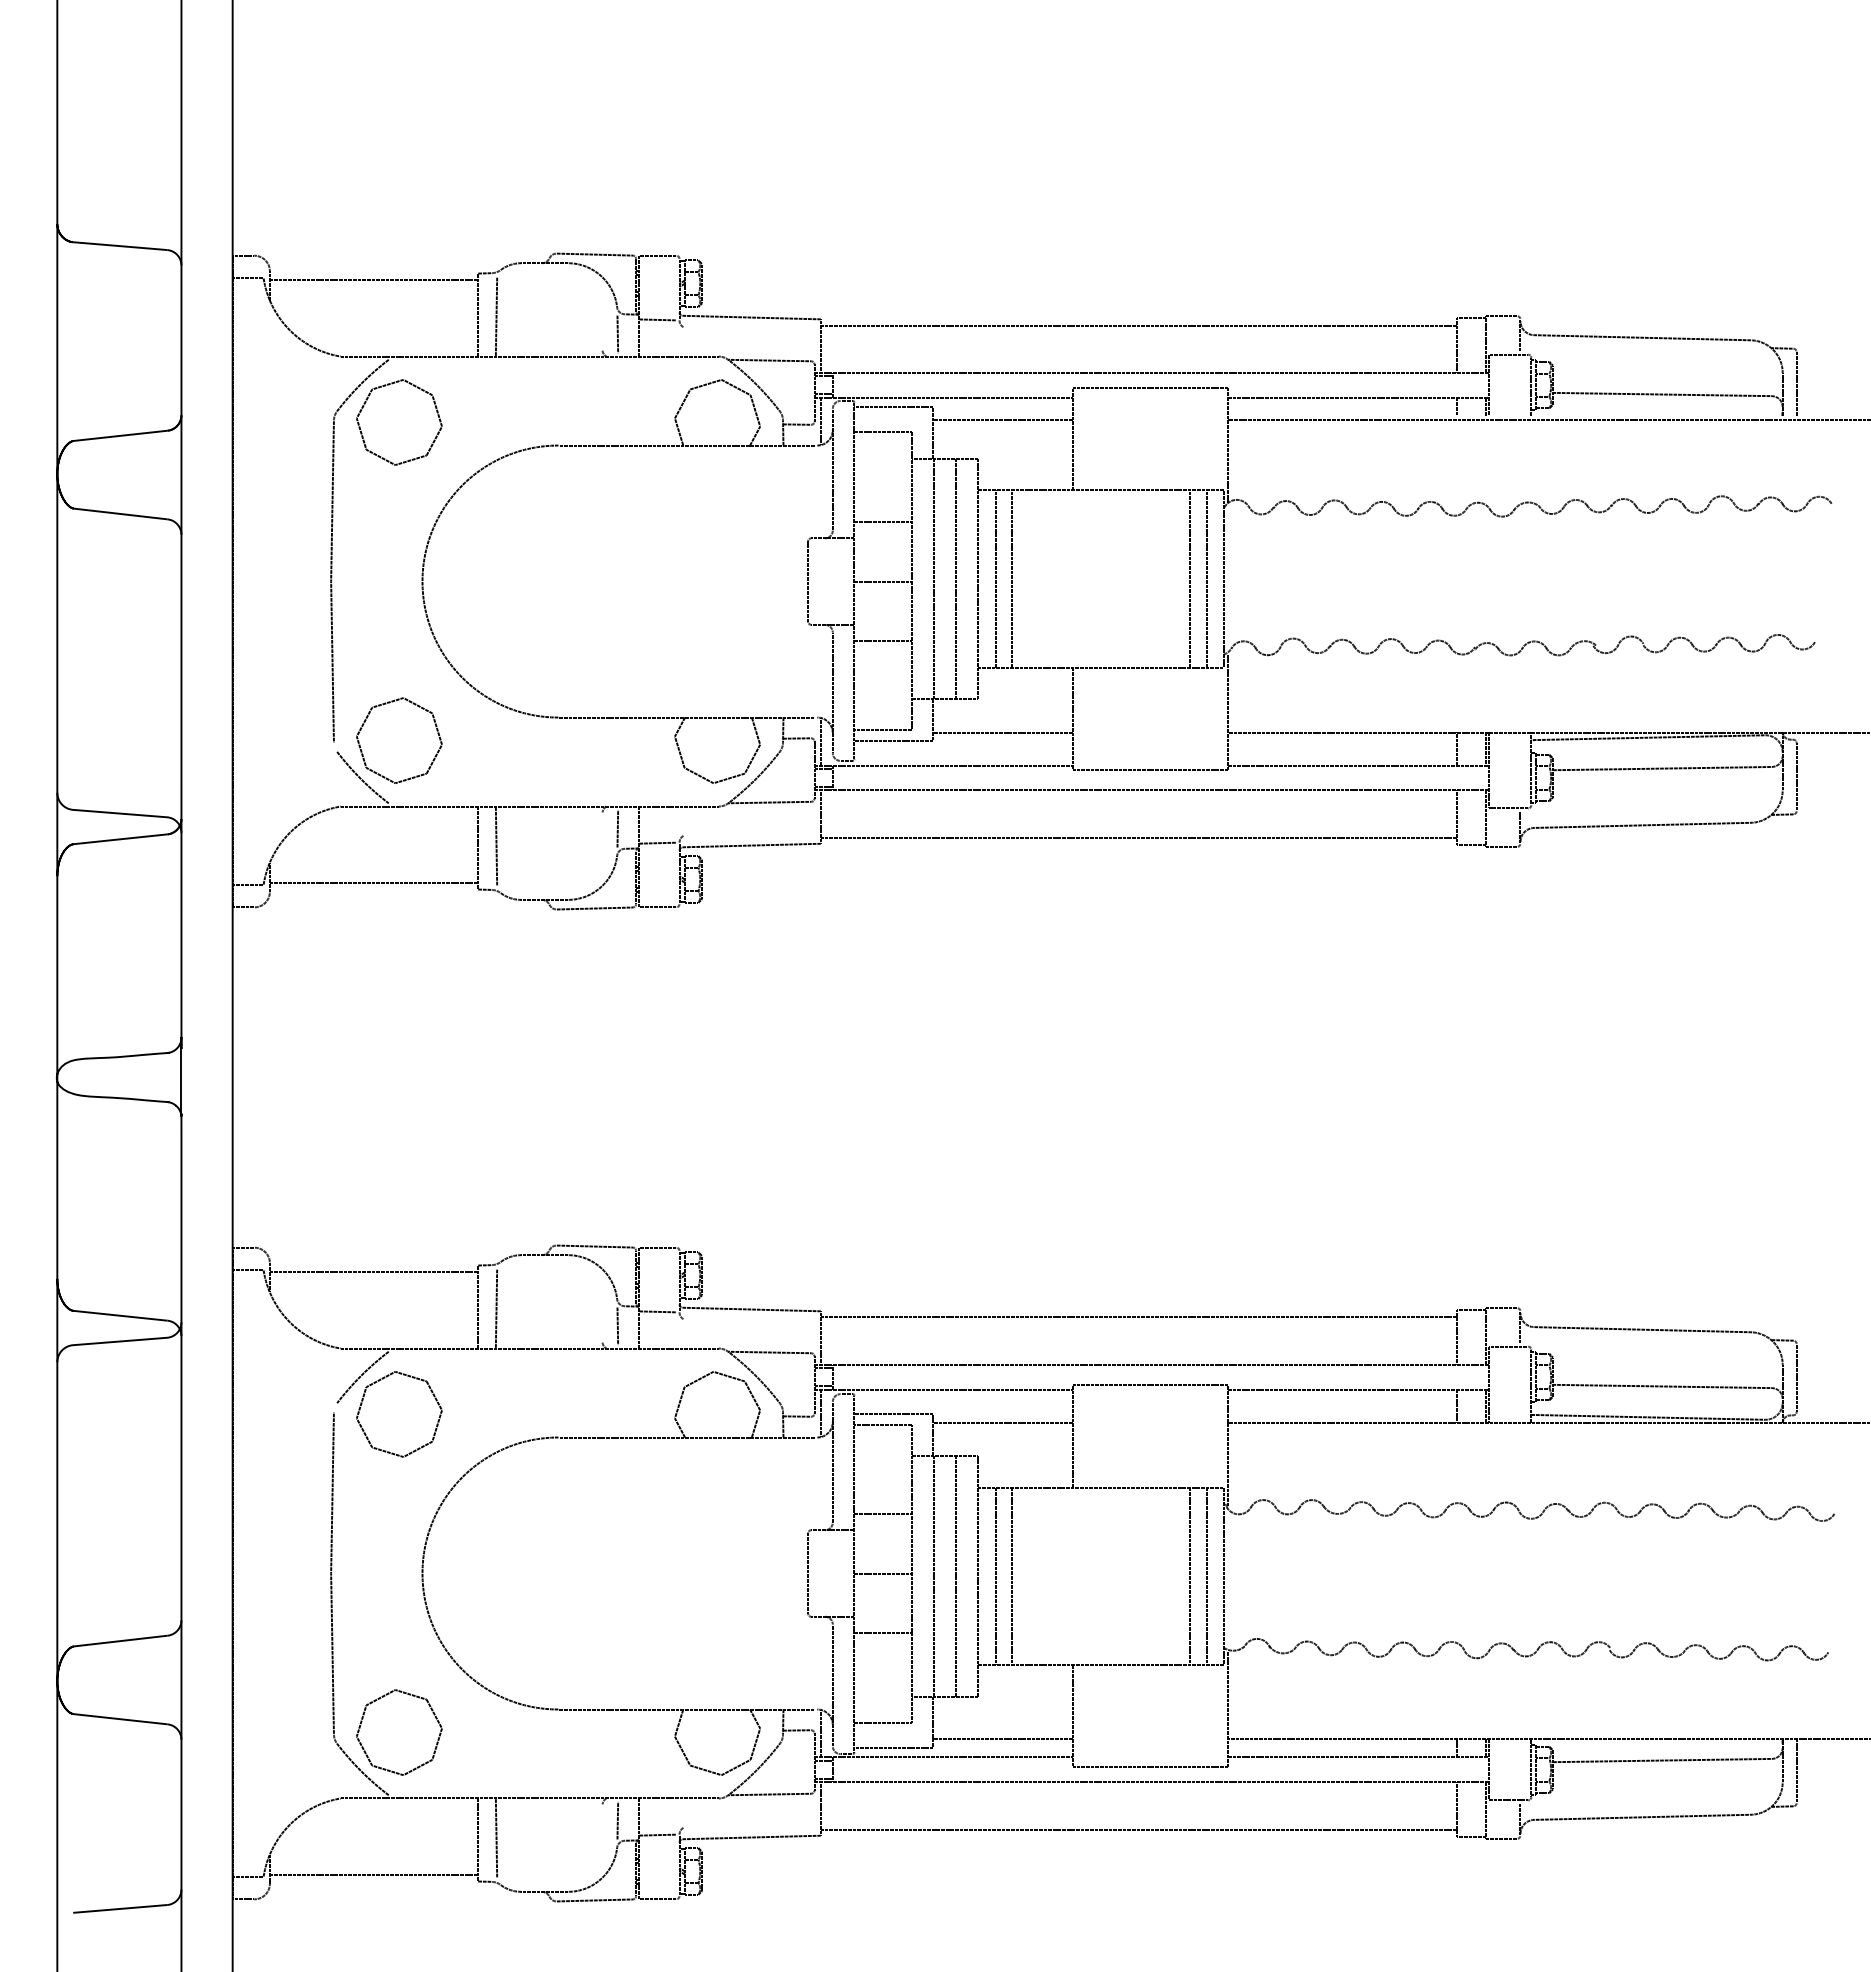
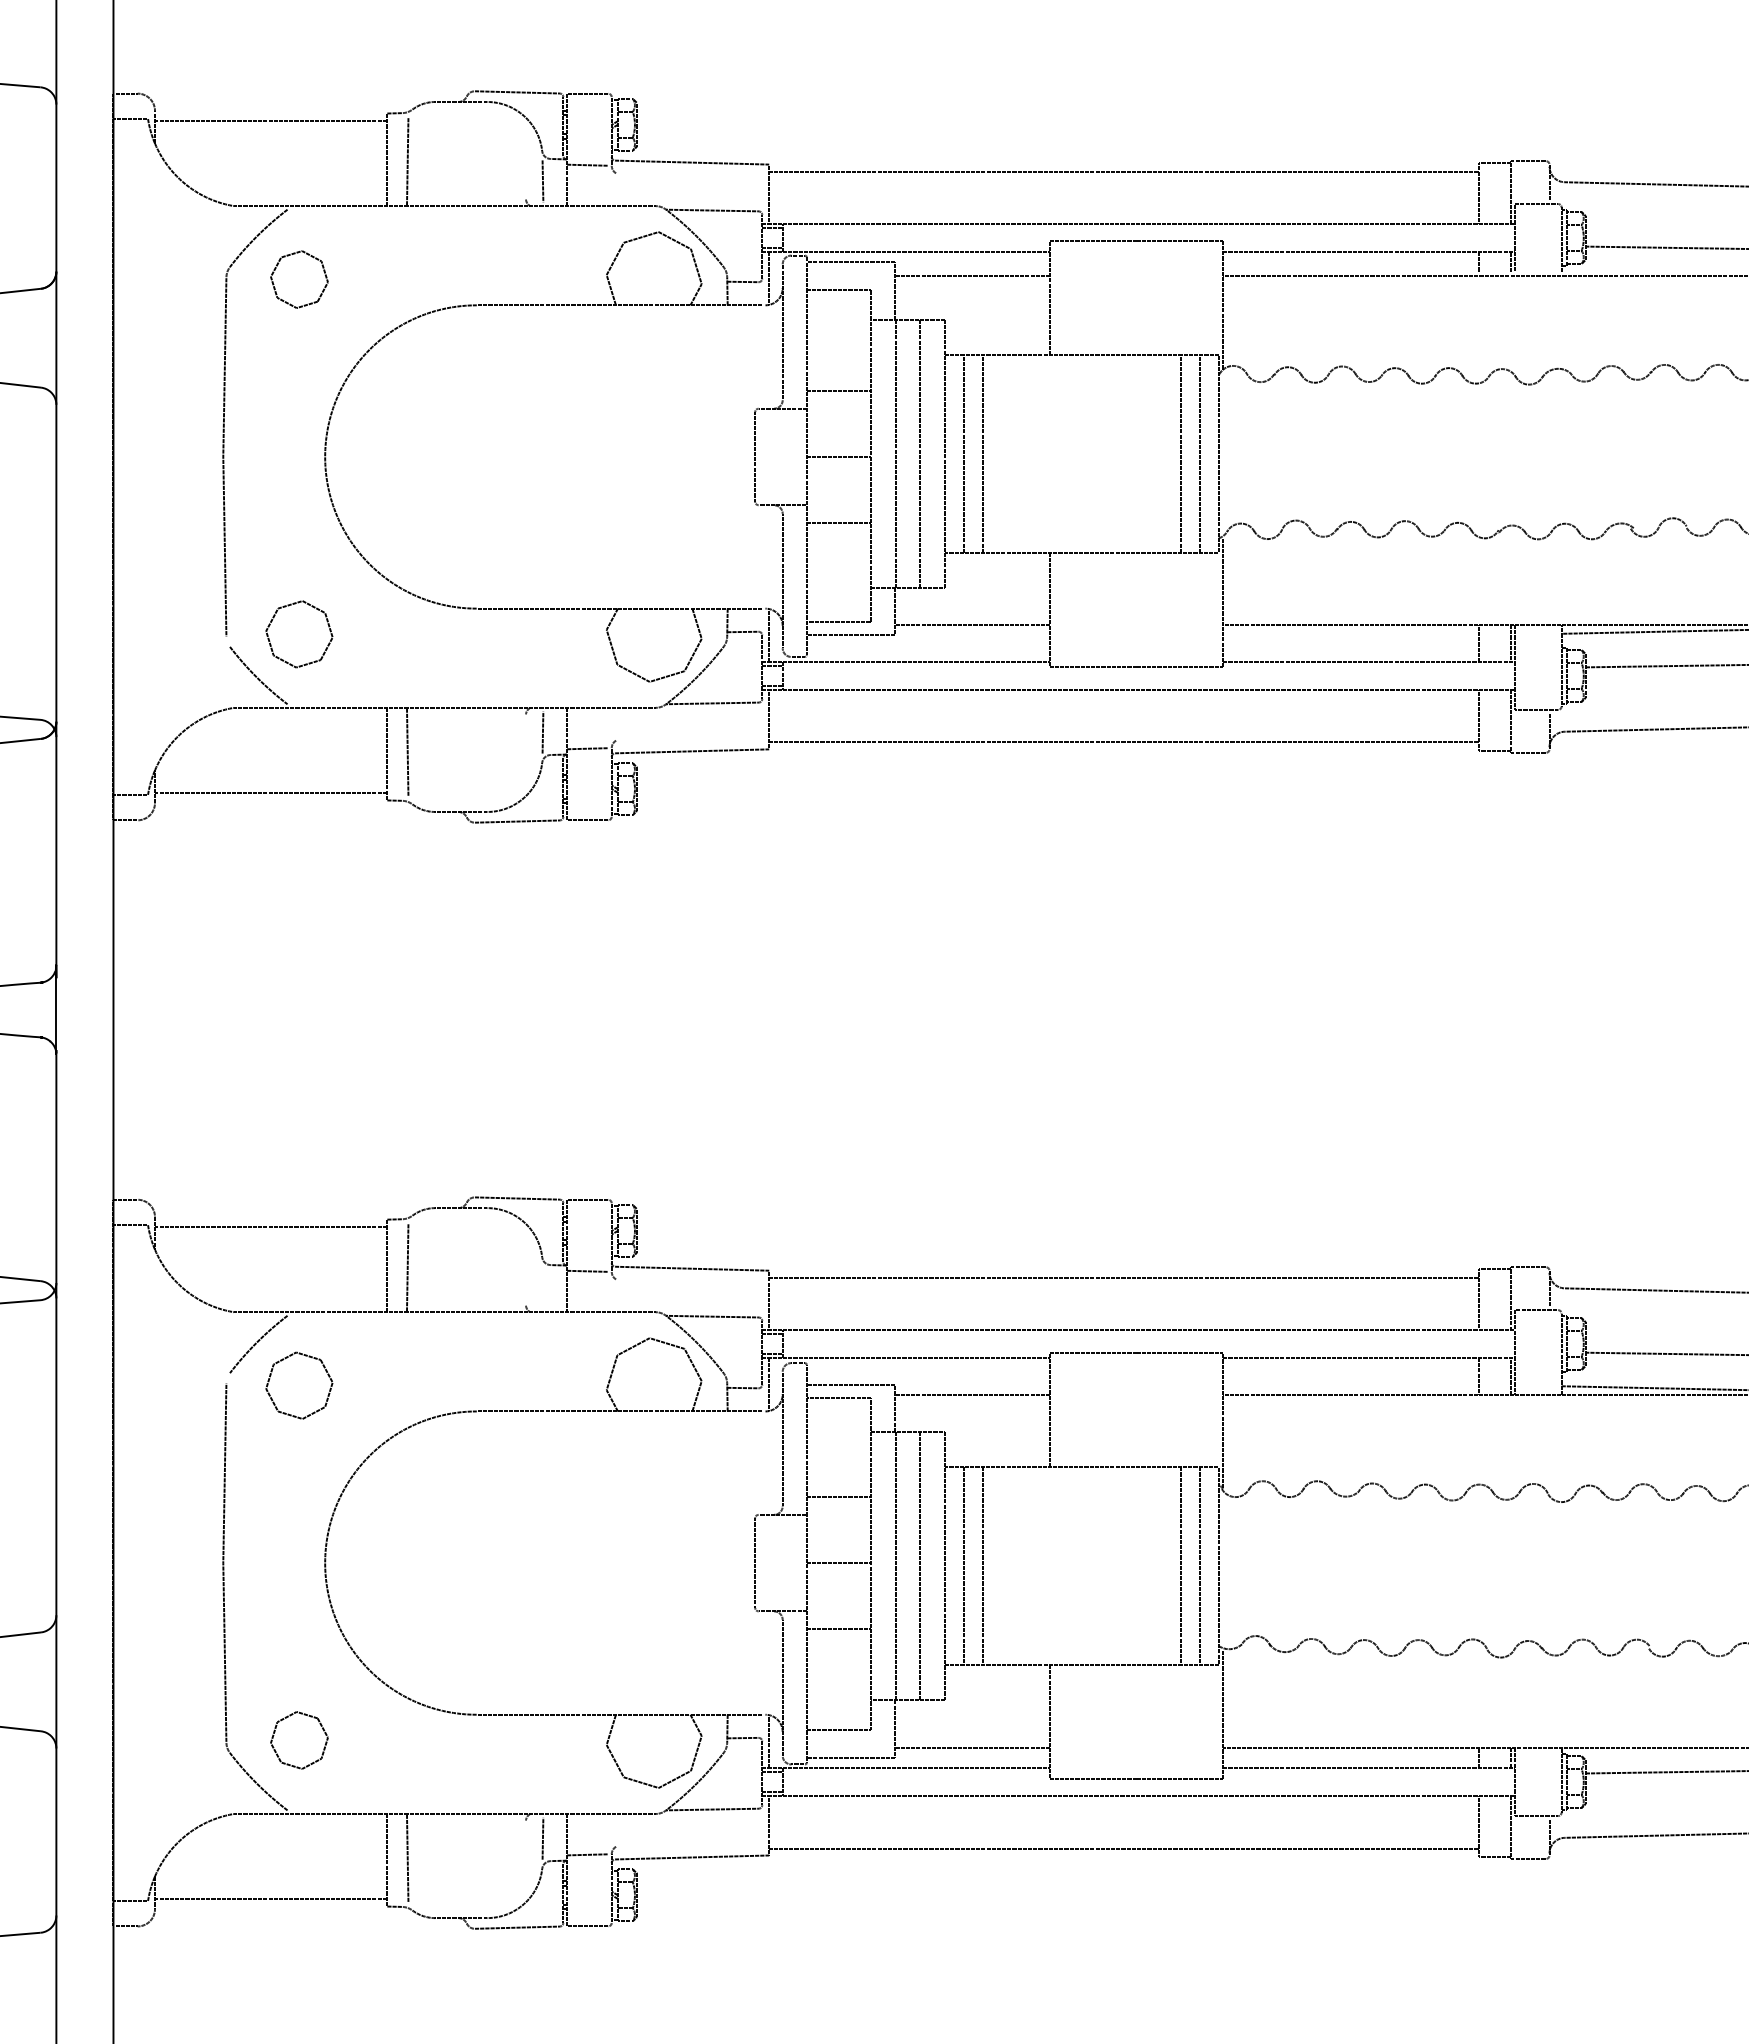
part: (399, 422) -> (299, 279), size x0.6
part: (399, 740) -> (299, 634), size x0.7
line: (617, 1326) -> (542, 1287), removed
part: (399, 1414) -> (299, 1385), size x0.7
part: (399, 1732) -> (299, 1740), size x0.6

